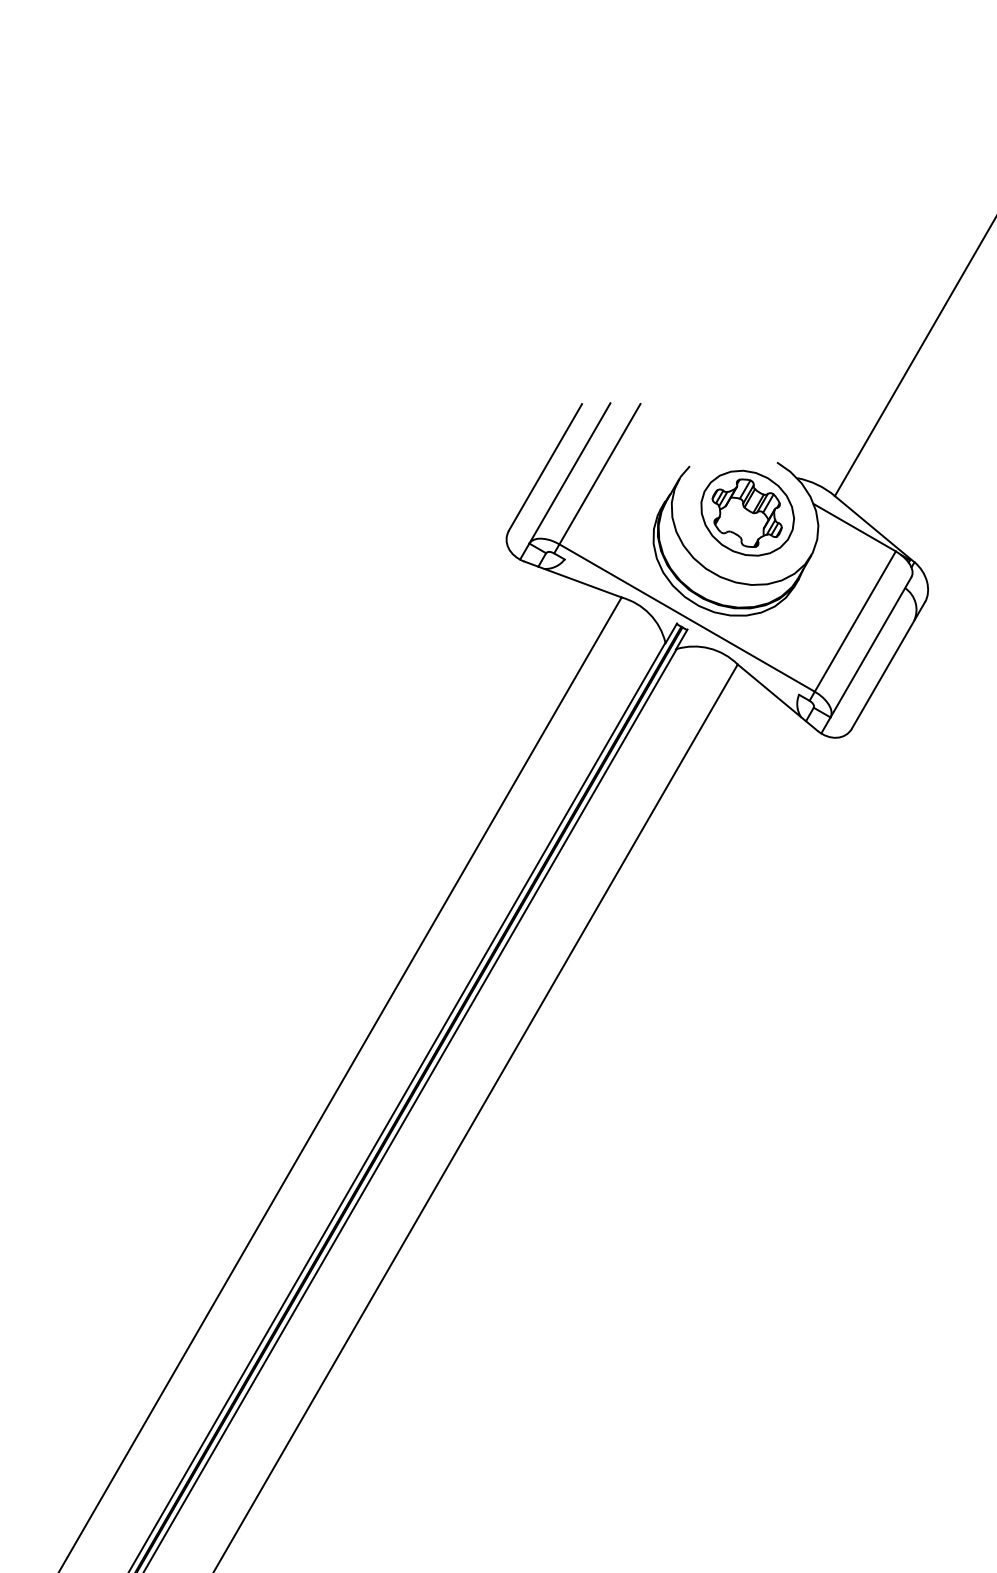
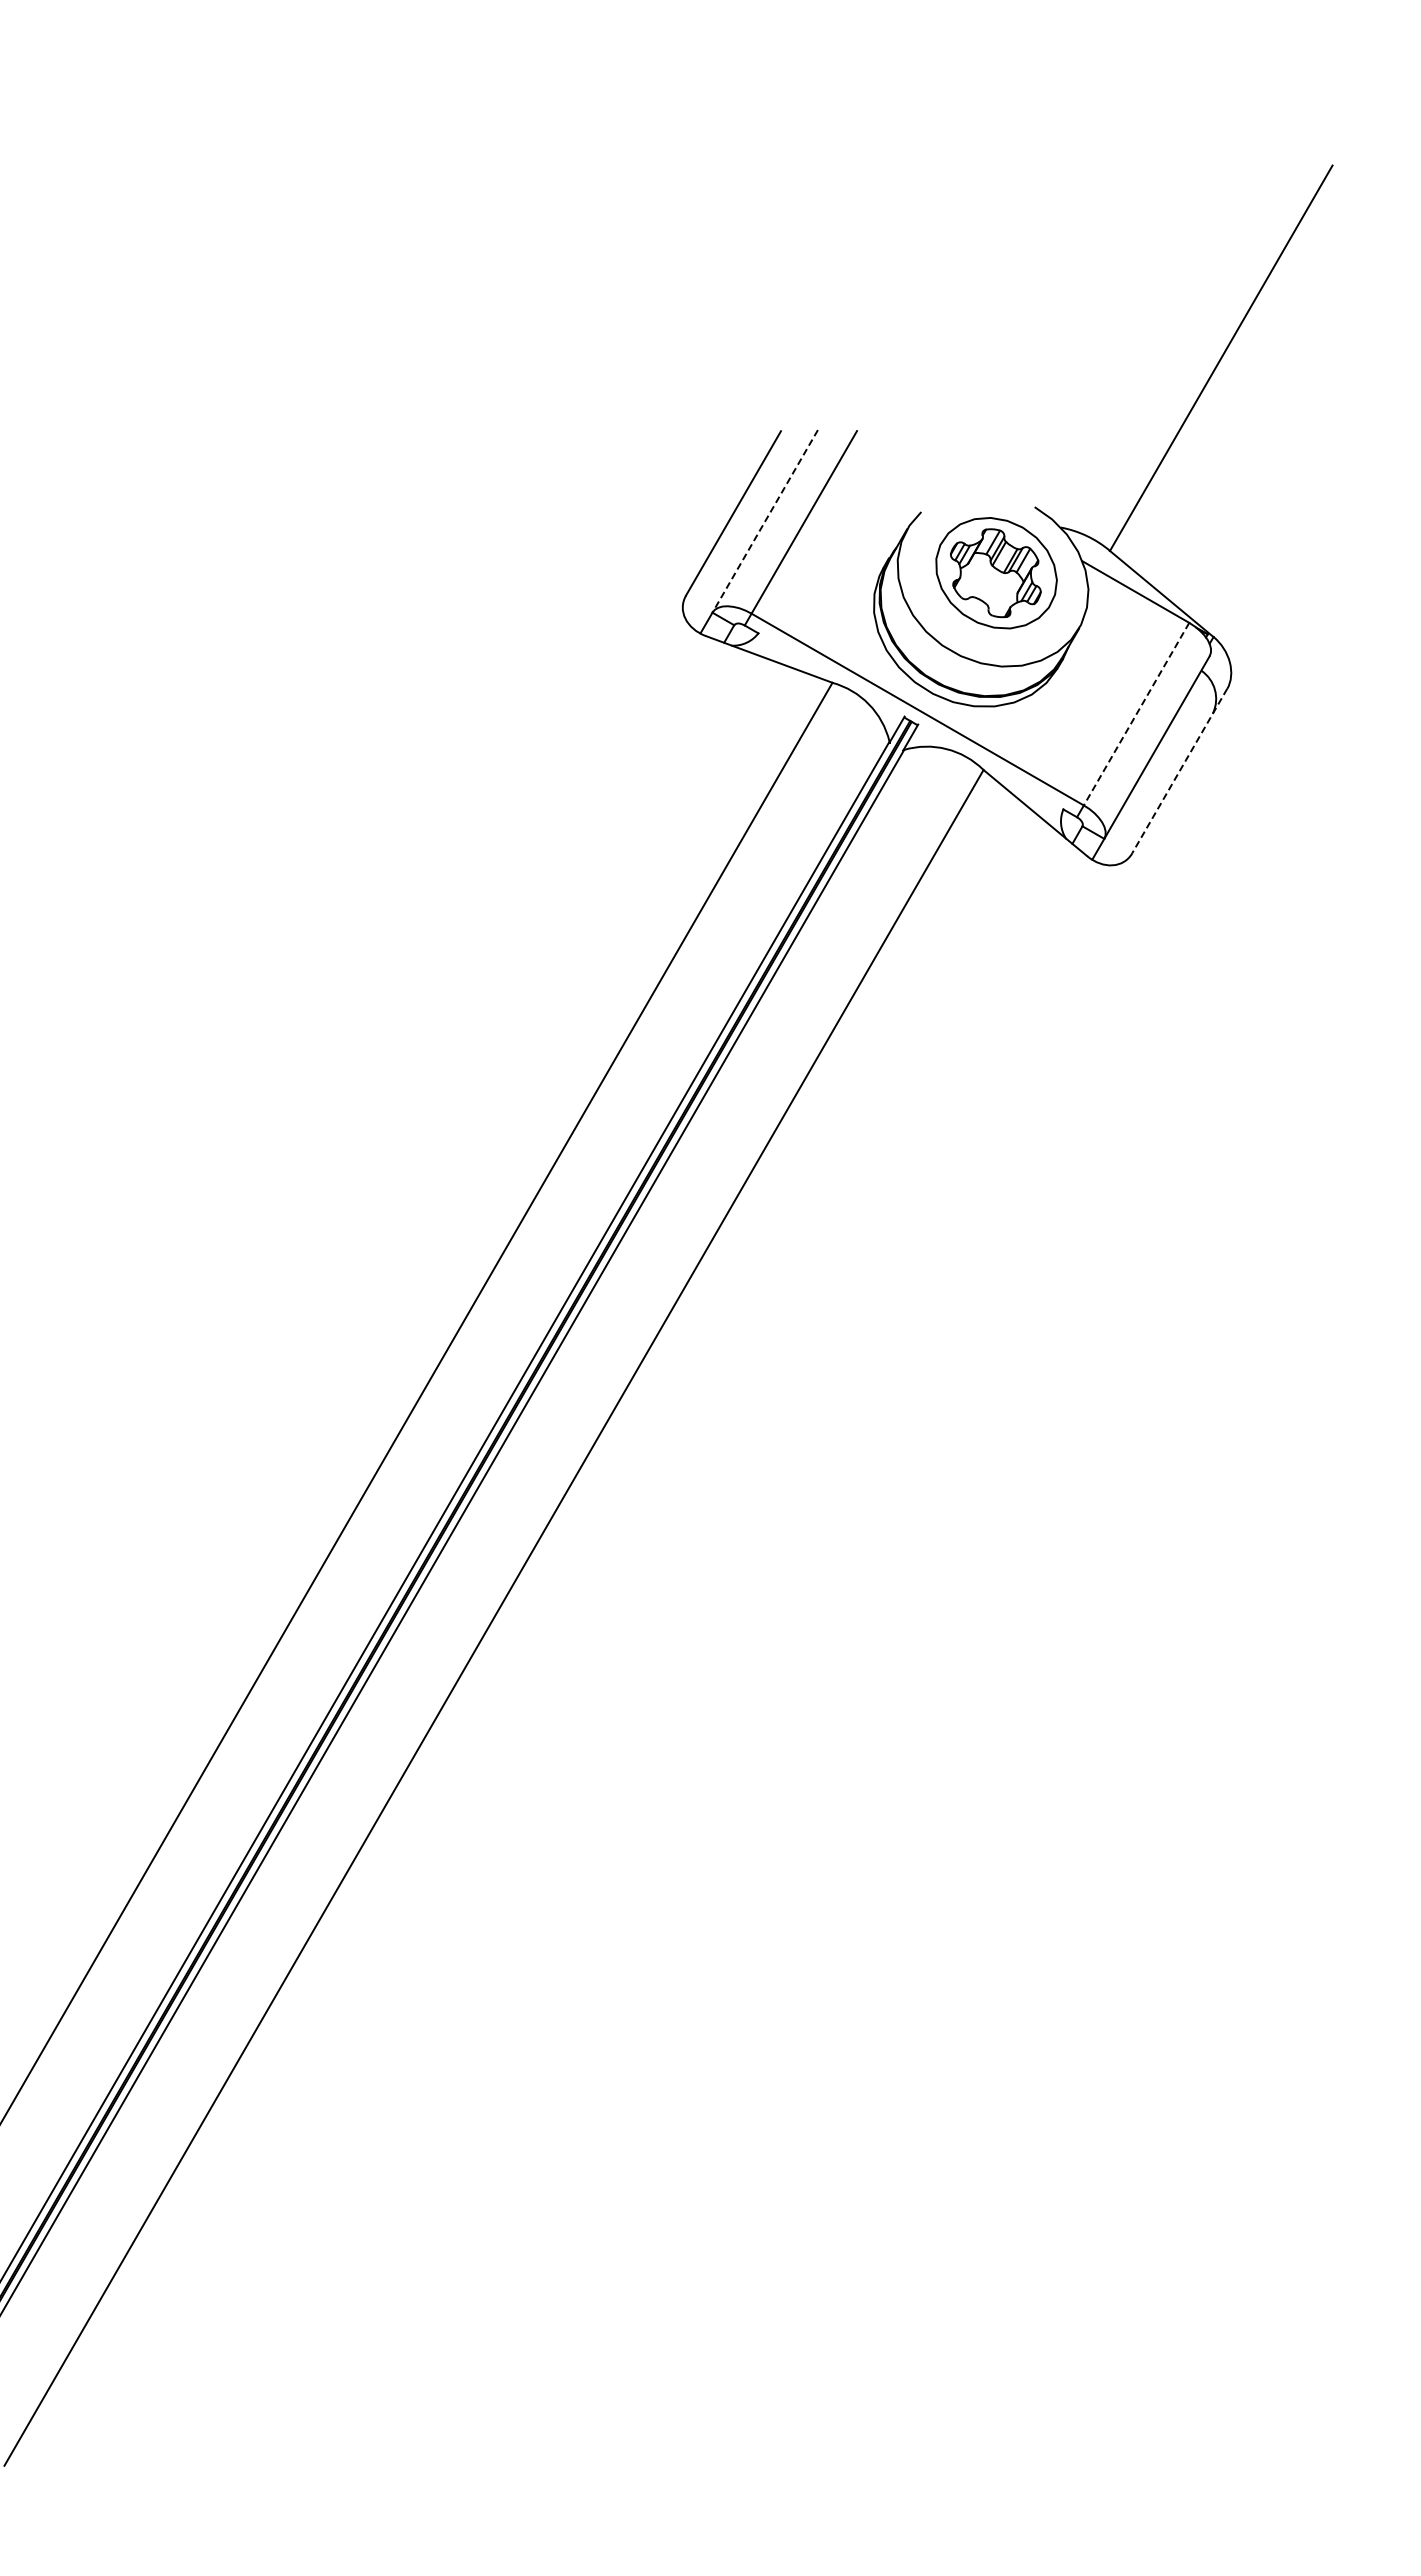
line: (569, 473) -> (764, 521), solid -> dashed
line: (855, 621) -> (1136, 714), solid -> dashed
line: (888, 664) -> (1179, 770), solid -> dashed

